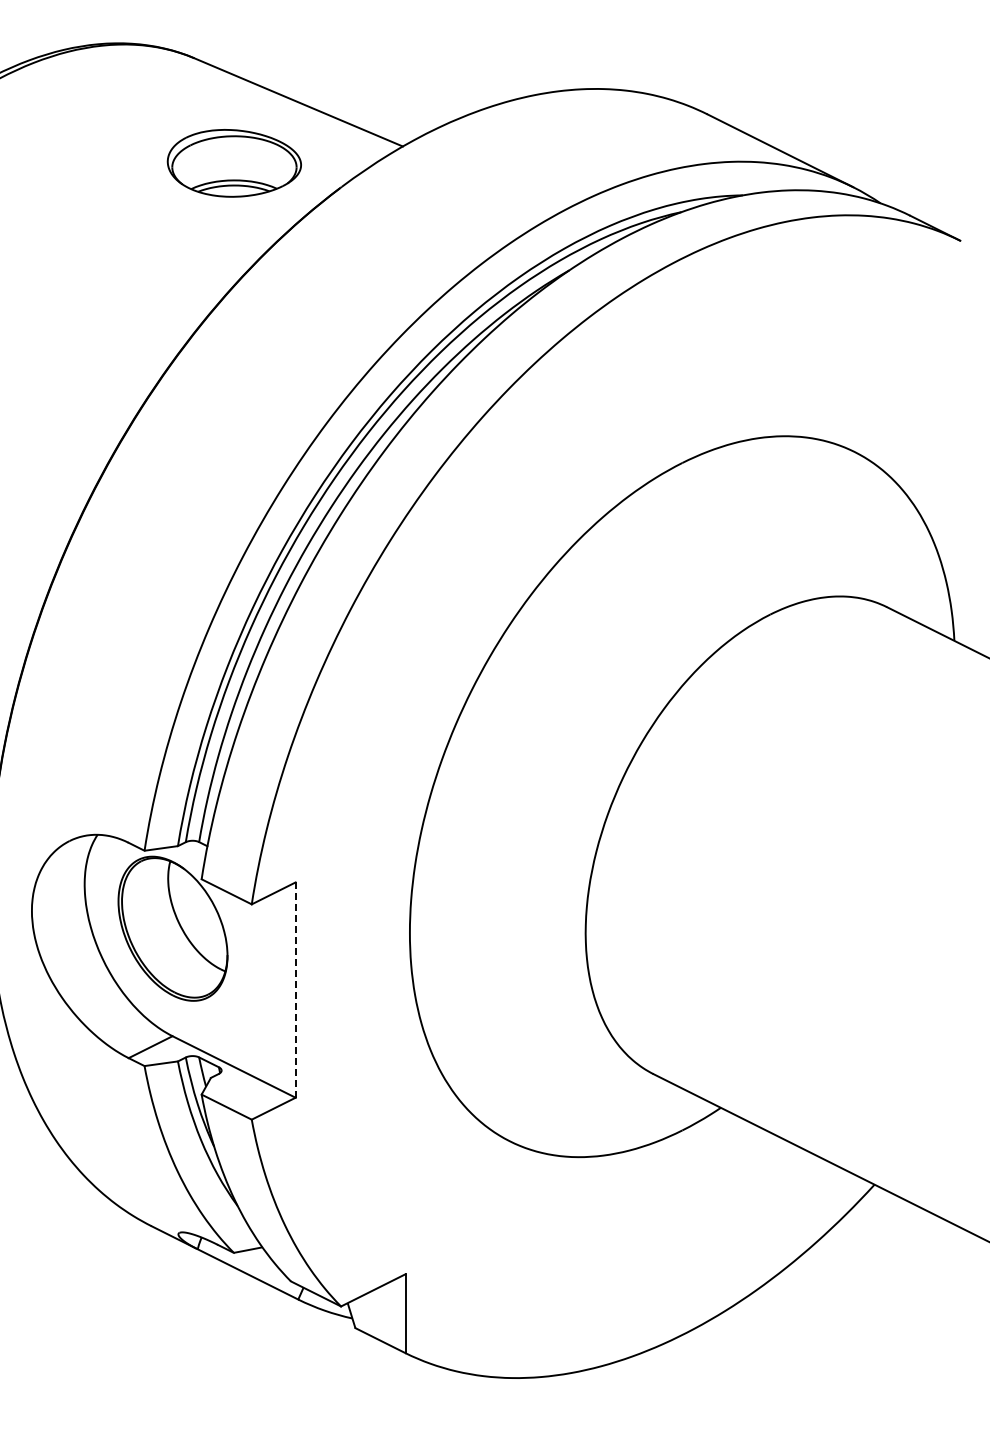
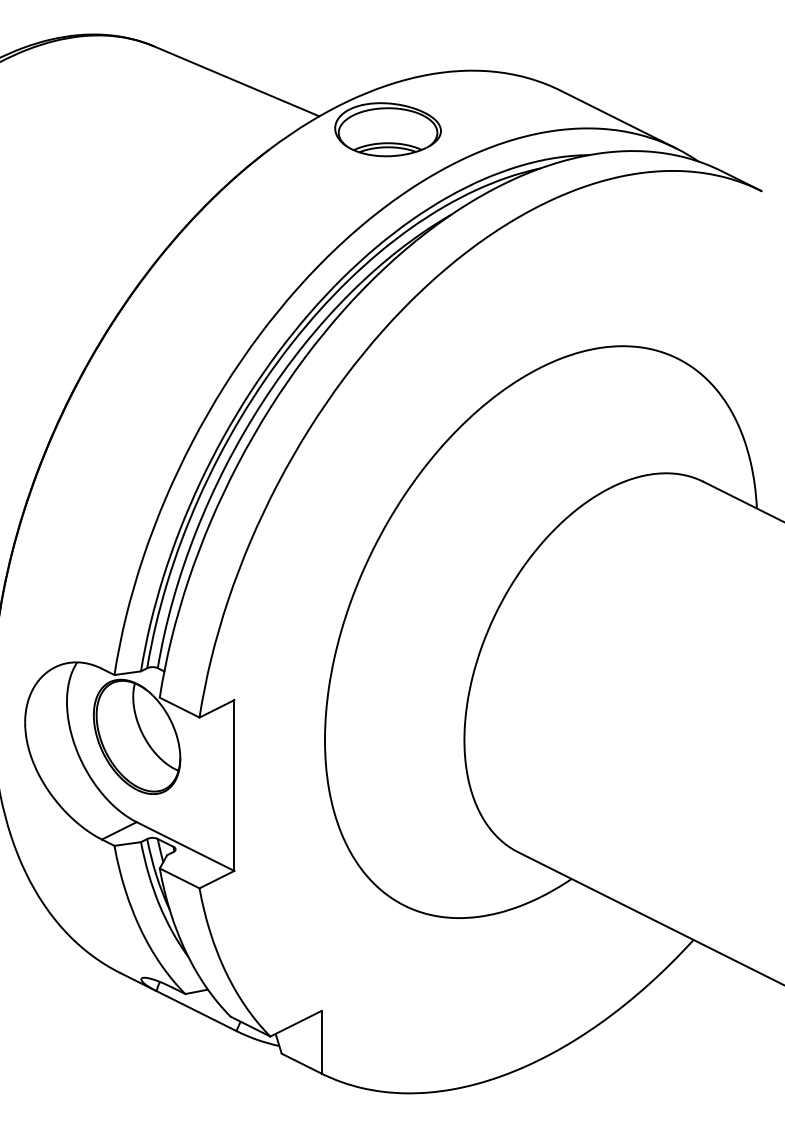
part: (233, 163) -> (387, 129), moved
line: (295, 990) -> (234, 785), dashed -> solid

